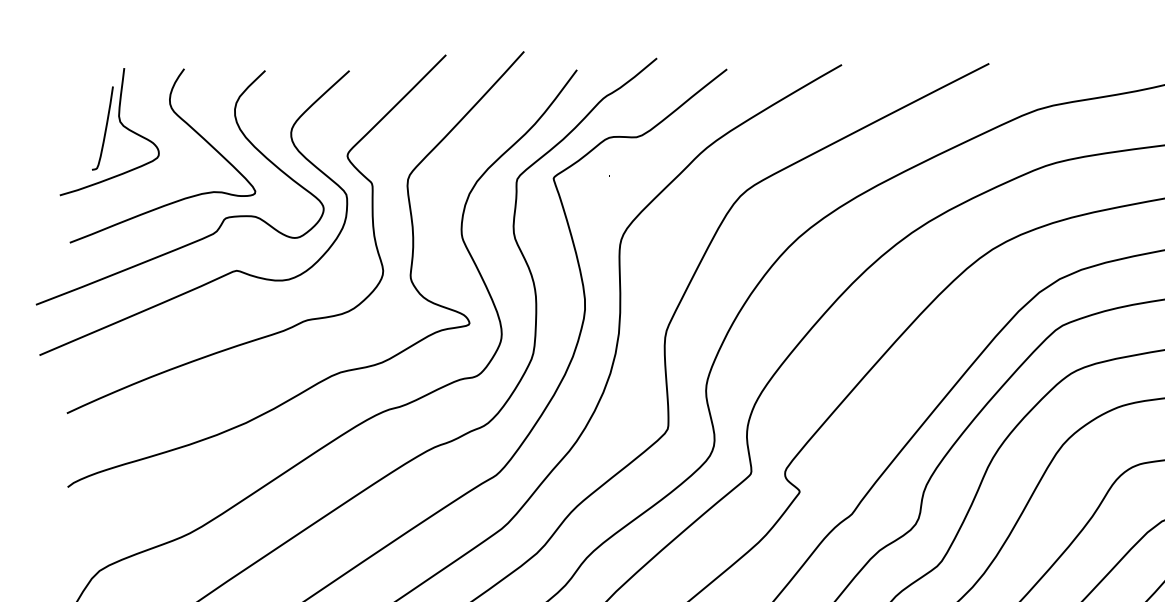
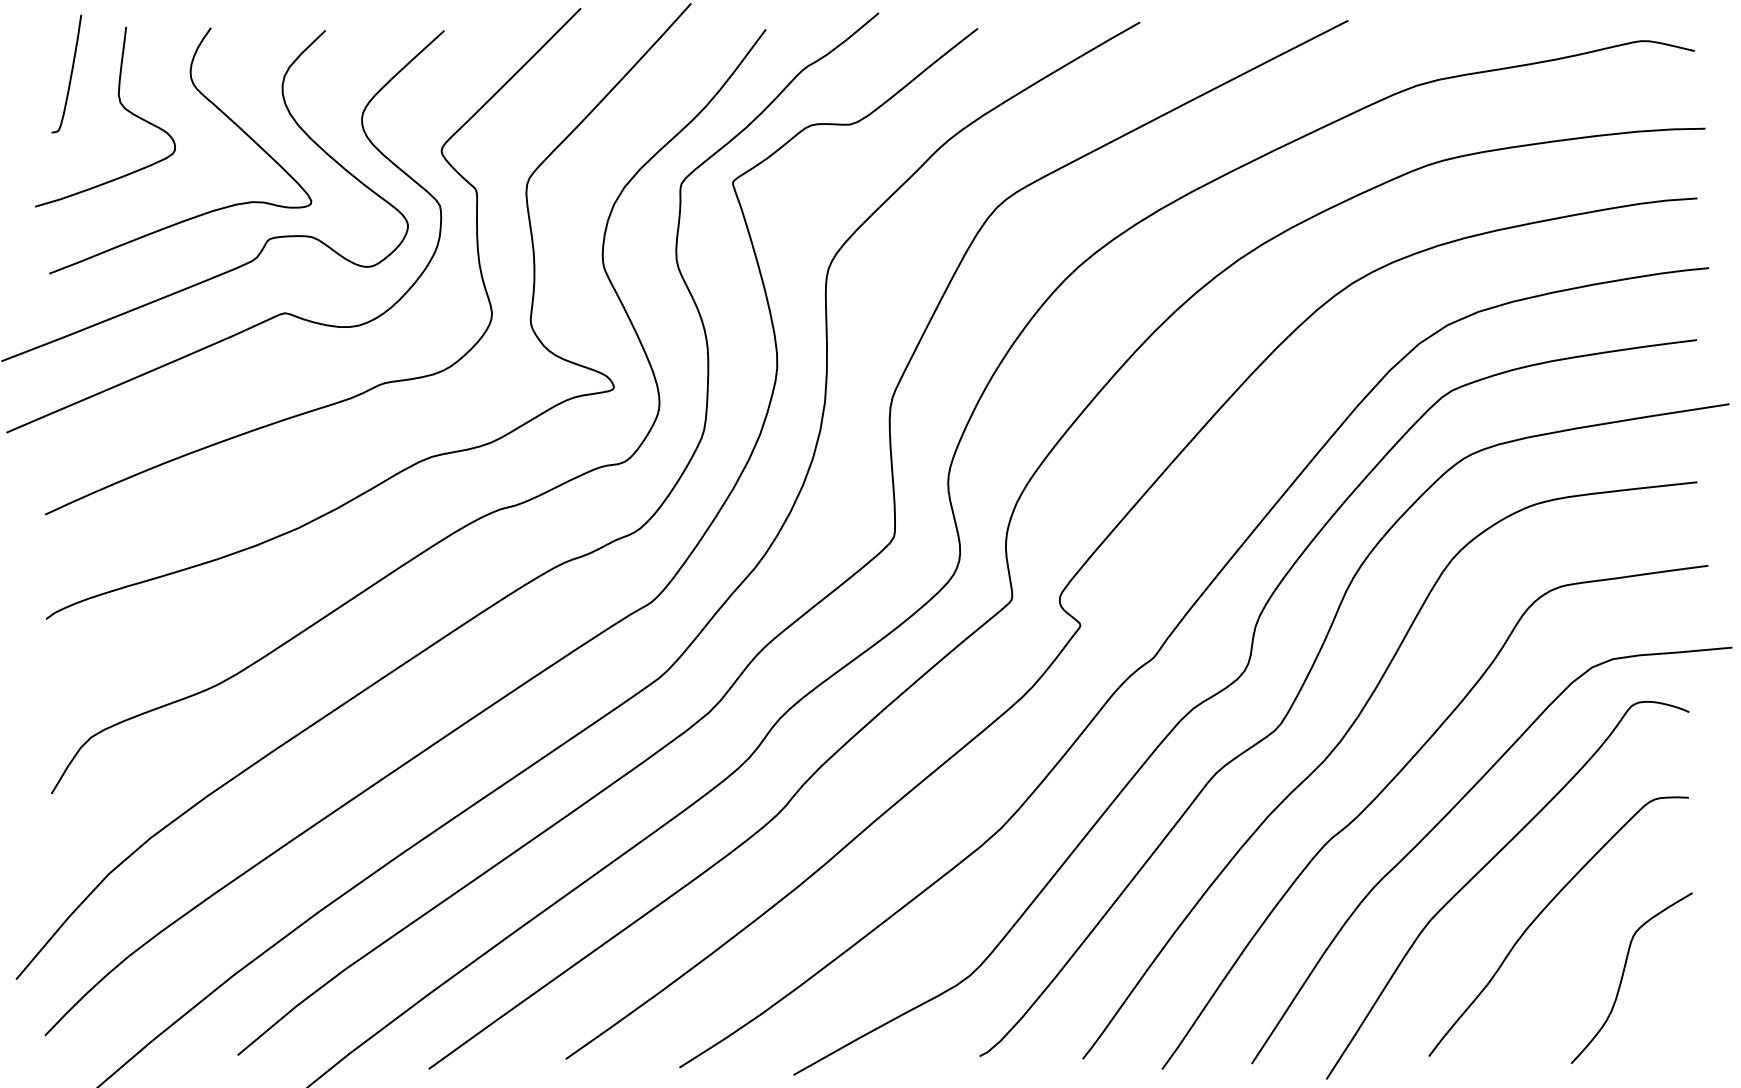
curve: (105, 127) -> (70, 73), moved

